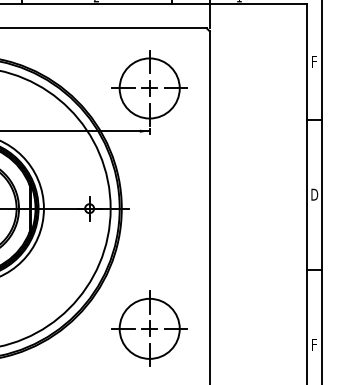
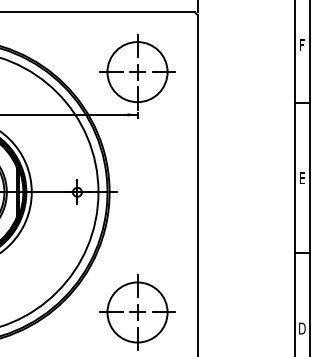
text: (314, 194) -> (302, 178), D -> E
text: (314, 344) -> (302, 328), F -> D

